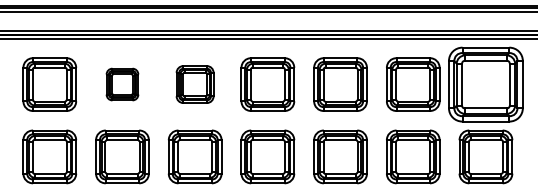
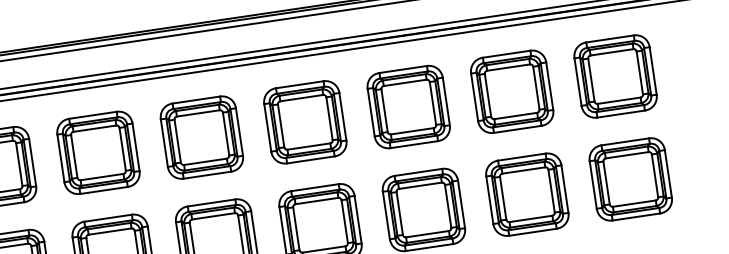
part: (122, 84) -> (98, 152), size x1.67
part: (194, 84) -> (200, 137), size x1.43
part: (485, 84) -> (614, 76), size x0.71

